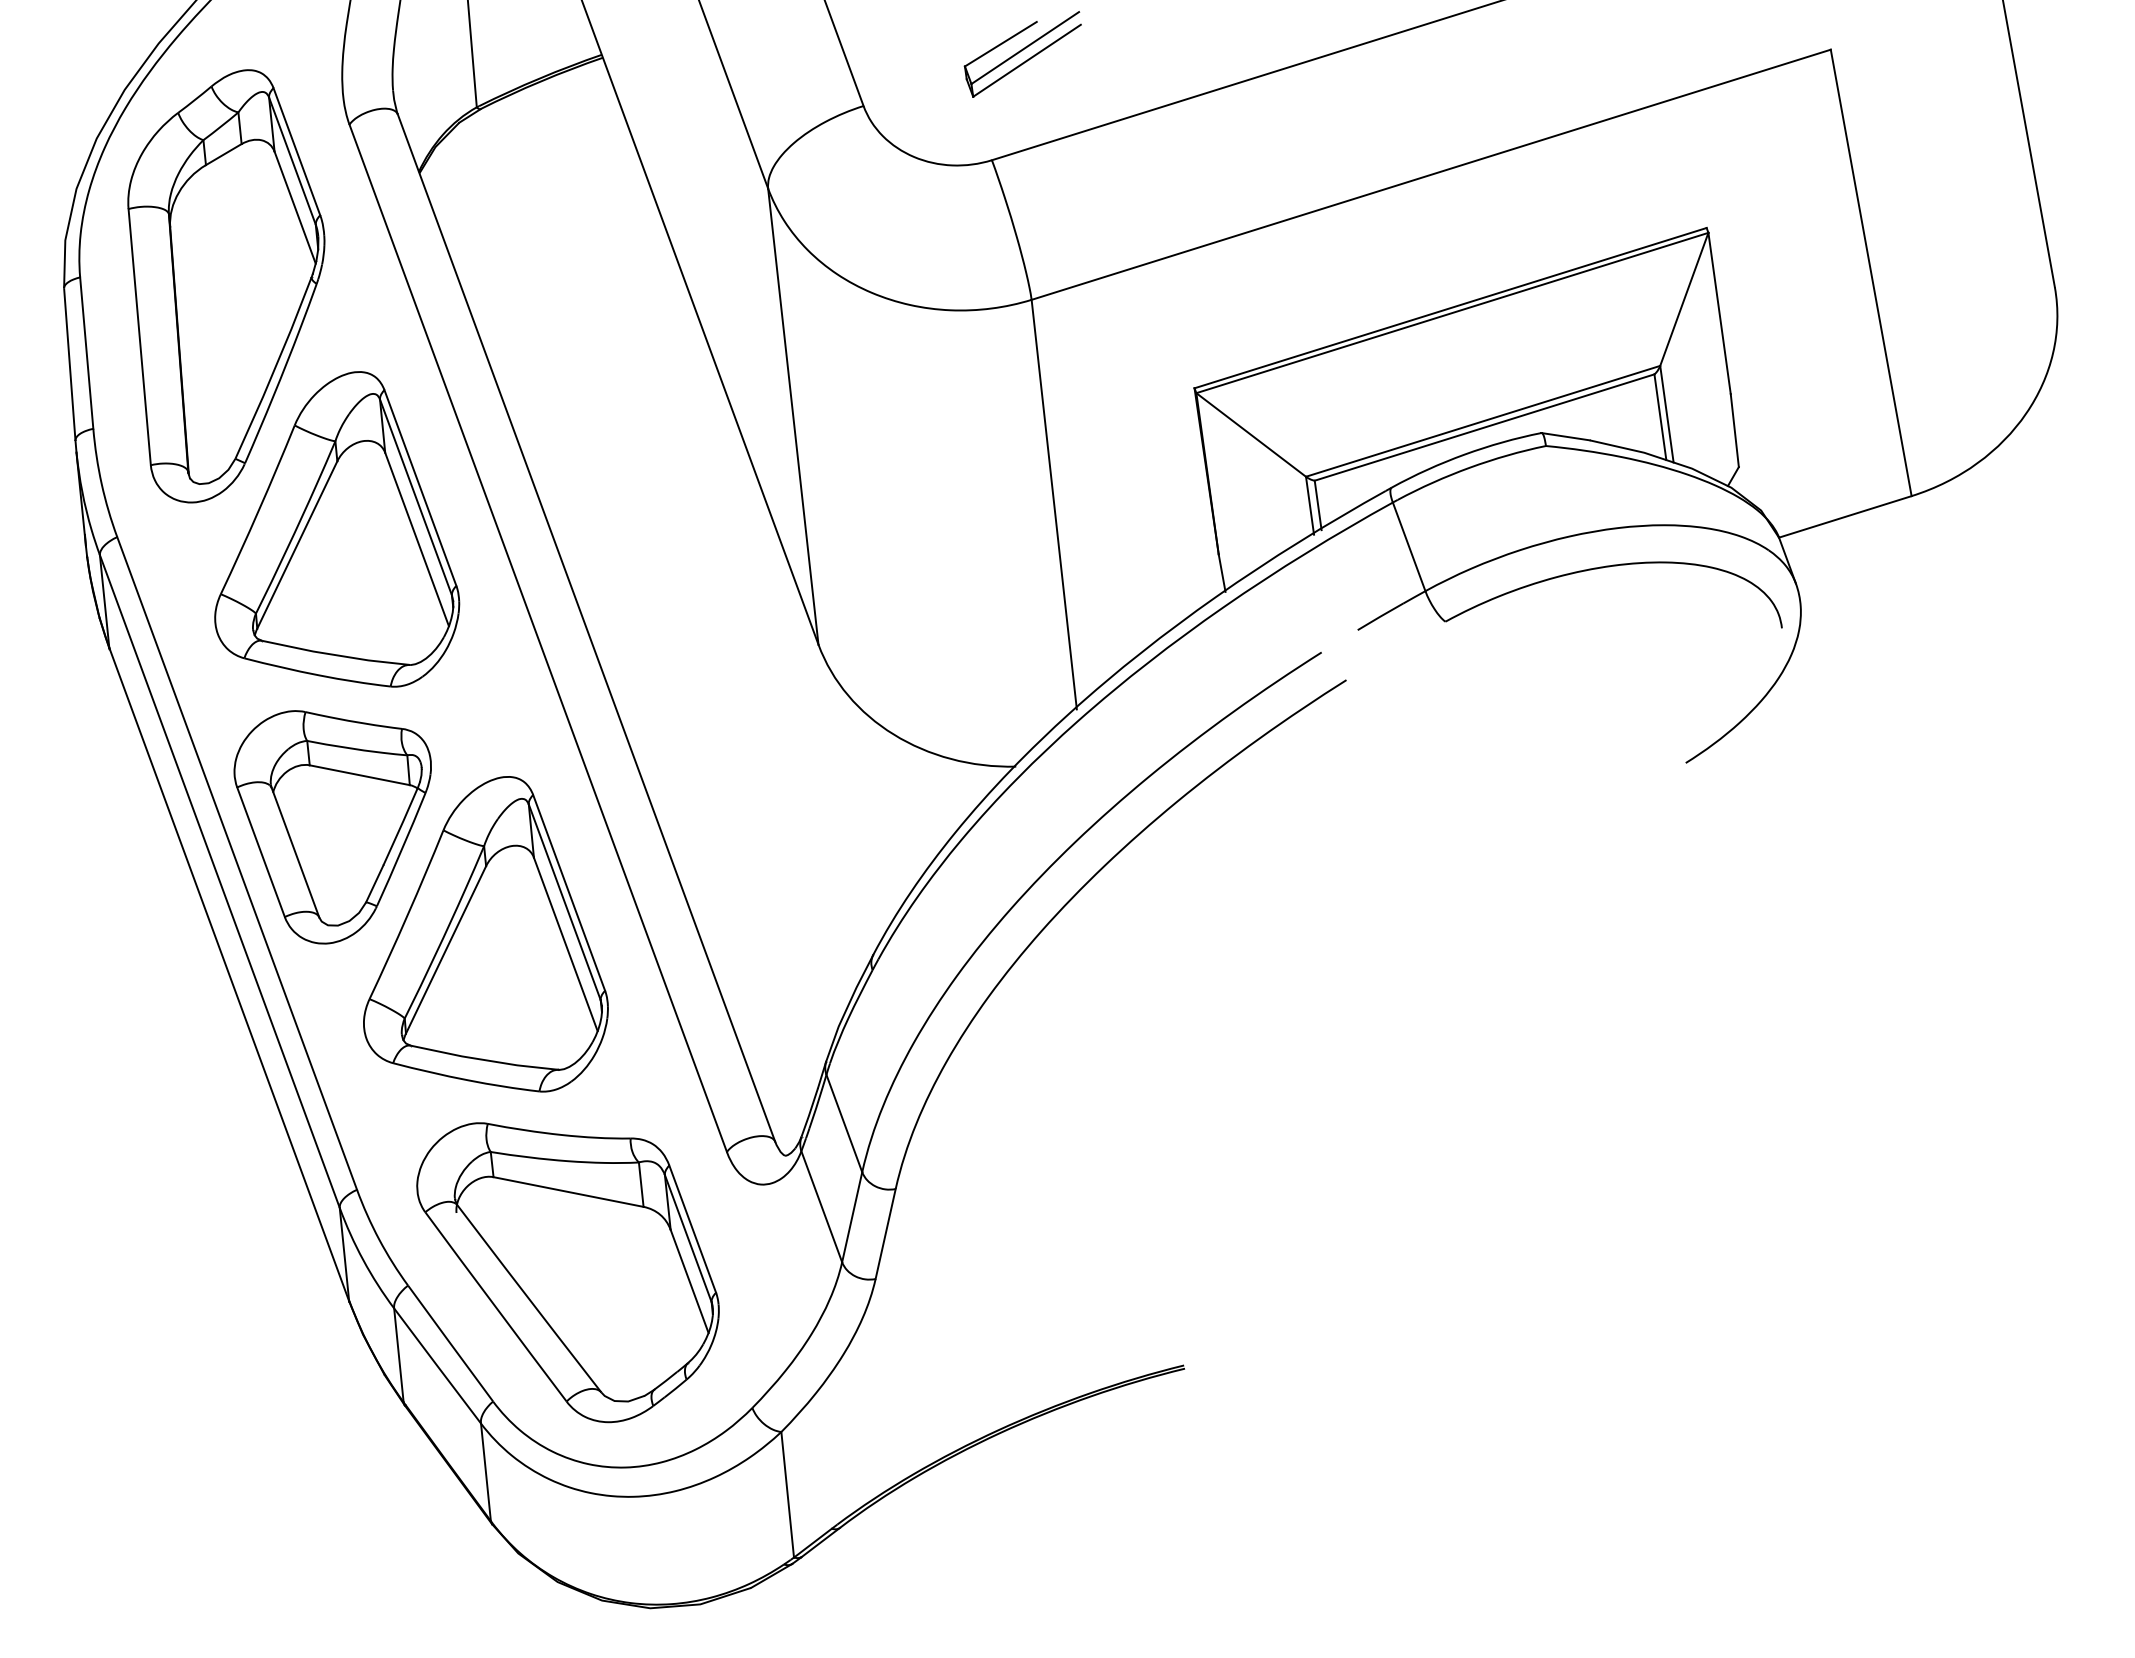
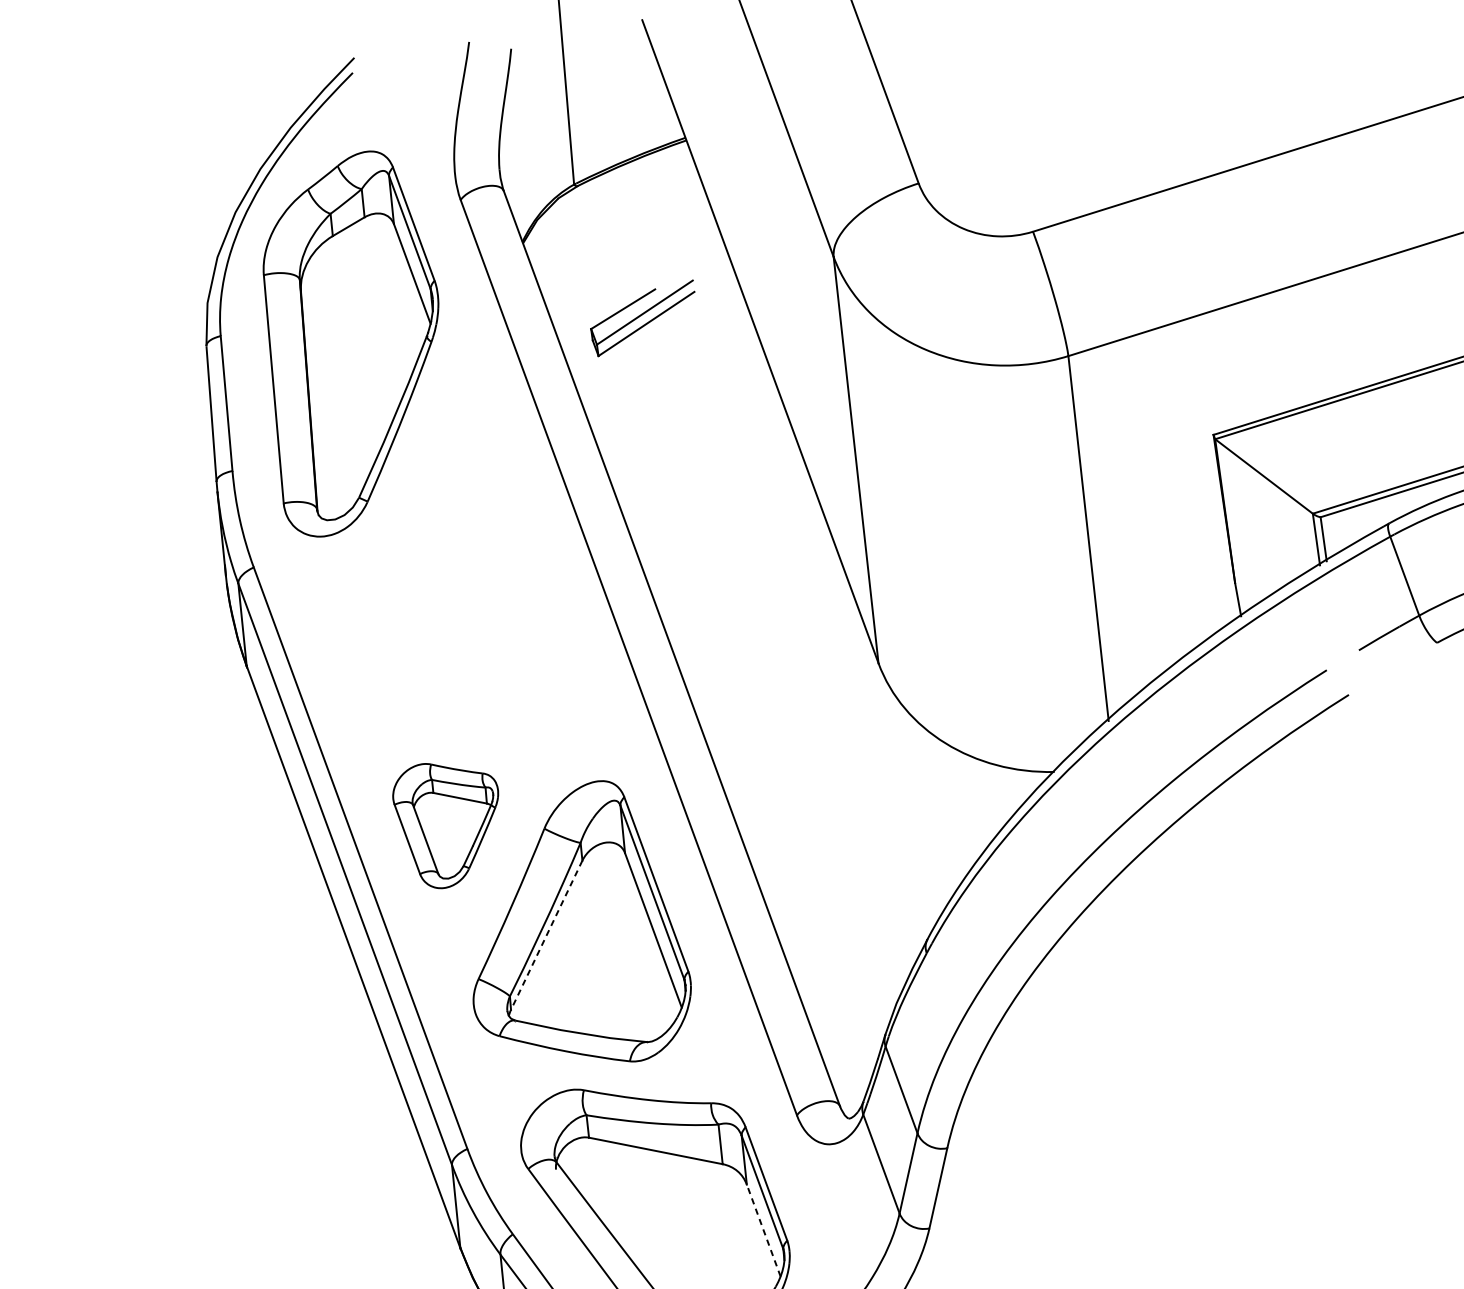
part: (1022, 54) -> (642, 318), moved
part: (337, 529) -> (450, 560), removed
part: (332, 827) -> (445, 826), size x0.6
line: (446, 949) -> (547, 934), solid -> dashed
line: (689, 1281) -> (763, 1230), solid -> dashed

